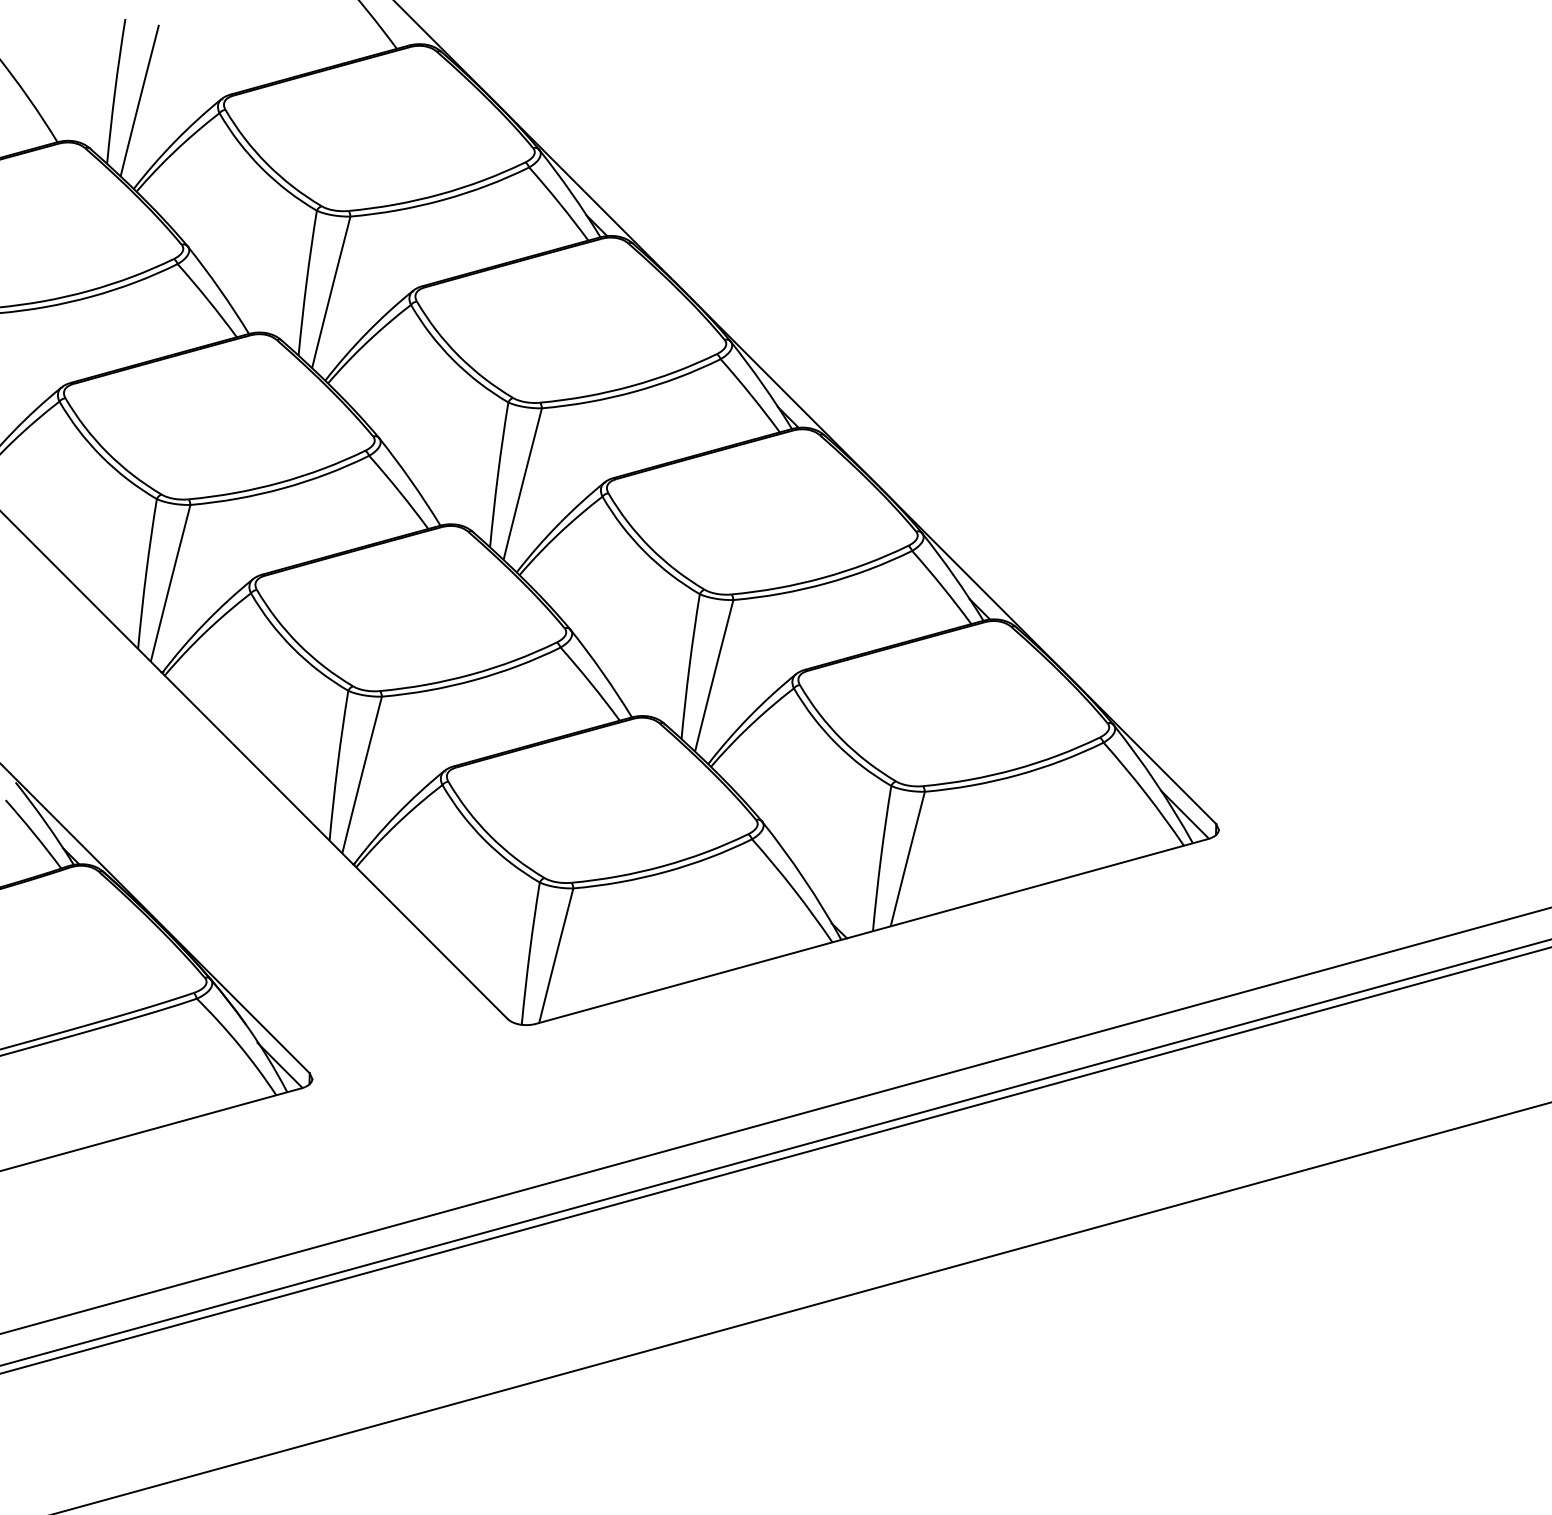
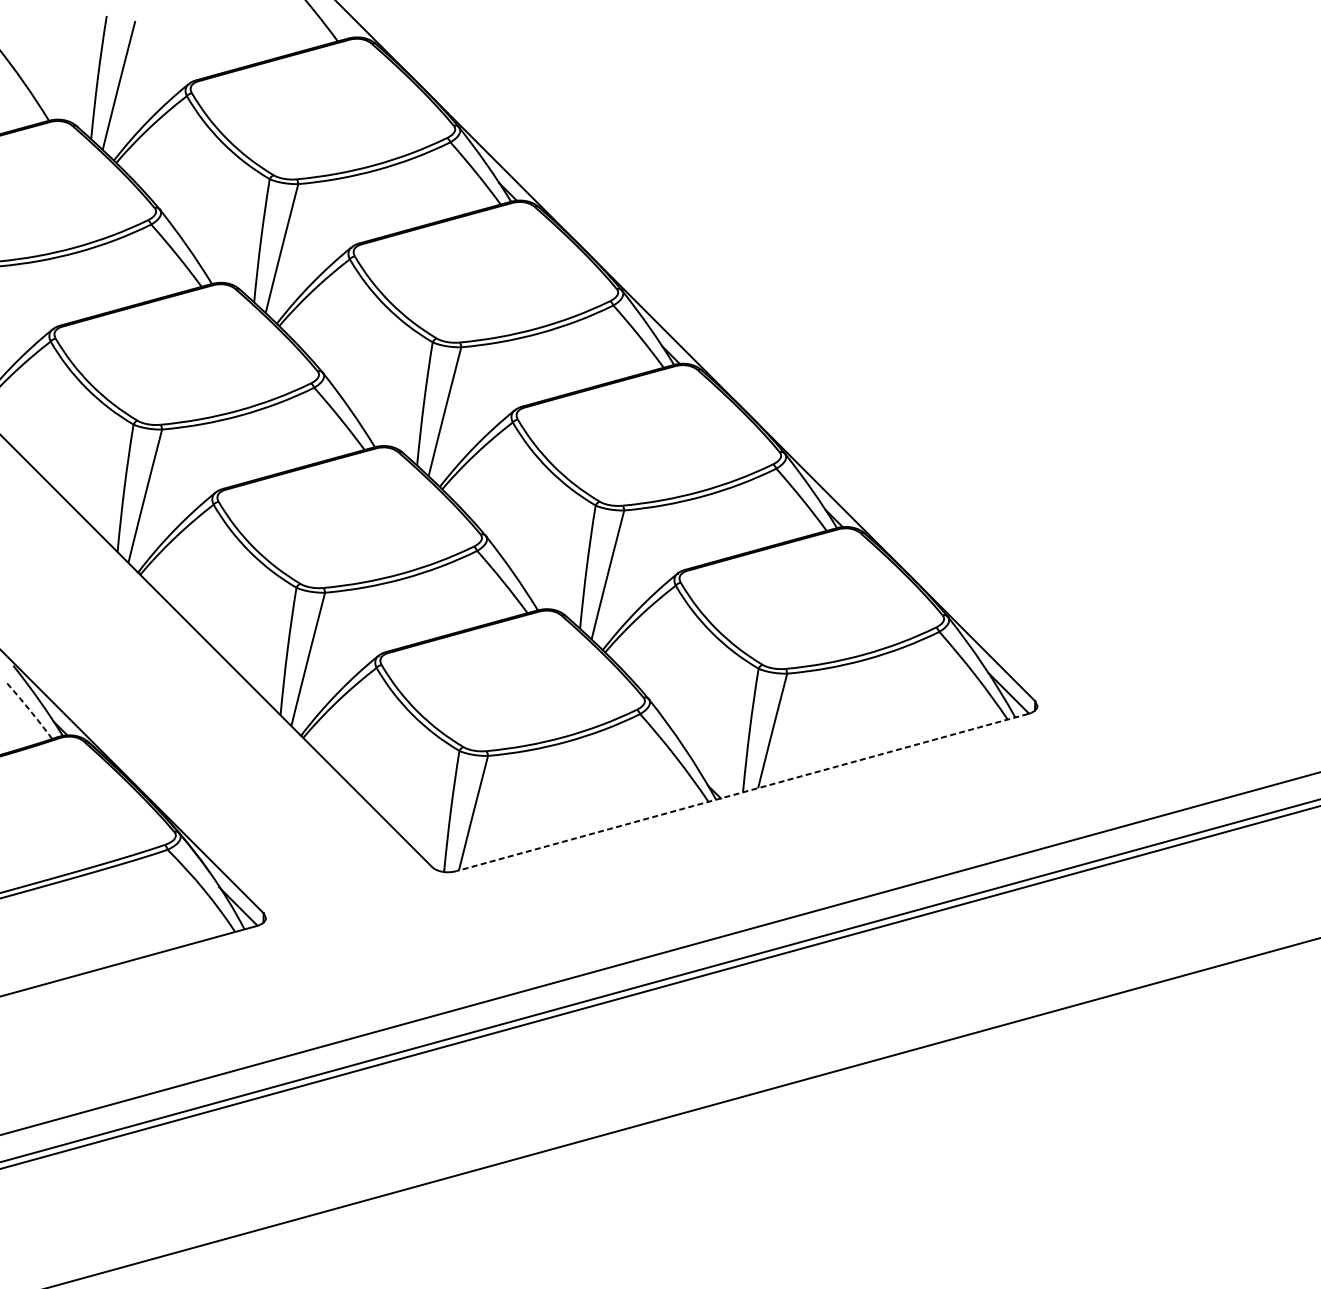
arc: (34, 833) -> (29, 709), solid -> dashed
line: (871, 931) -> (741, 792), solid -> dashed

